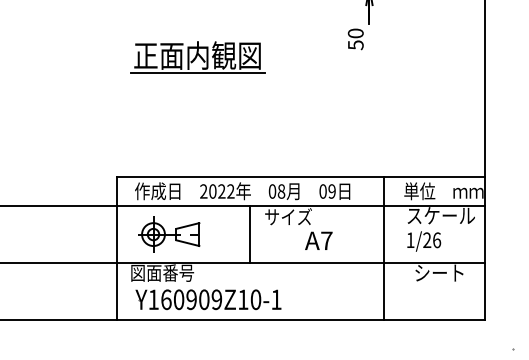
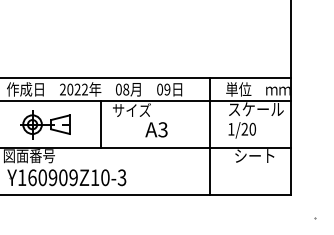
part: (169, 234) -> (45, 124), moved
text: (326, 240) -> (162, 129), A7 -> A3
text: (437, 240) -> (253, 129), 1/26 -> 1/20
text: (276, 299) -> (122, 177), Y160909Z10-1 -> Y160909Z10-3

